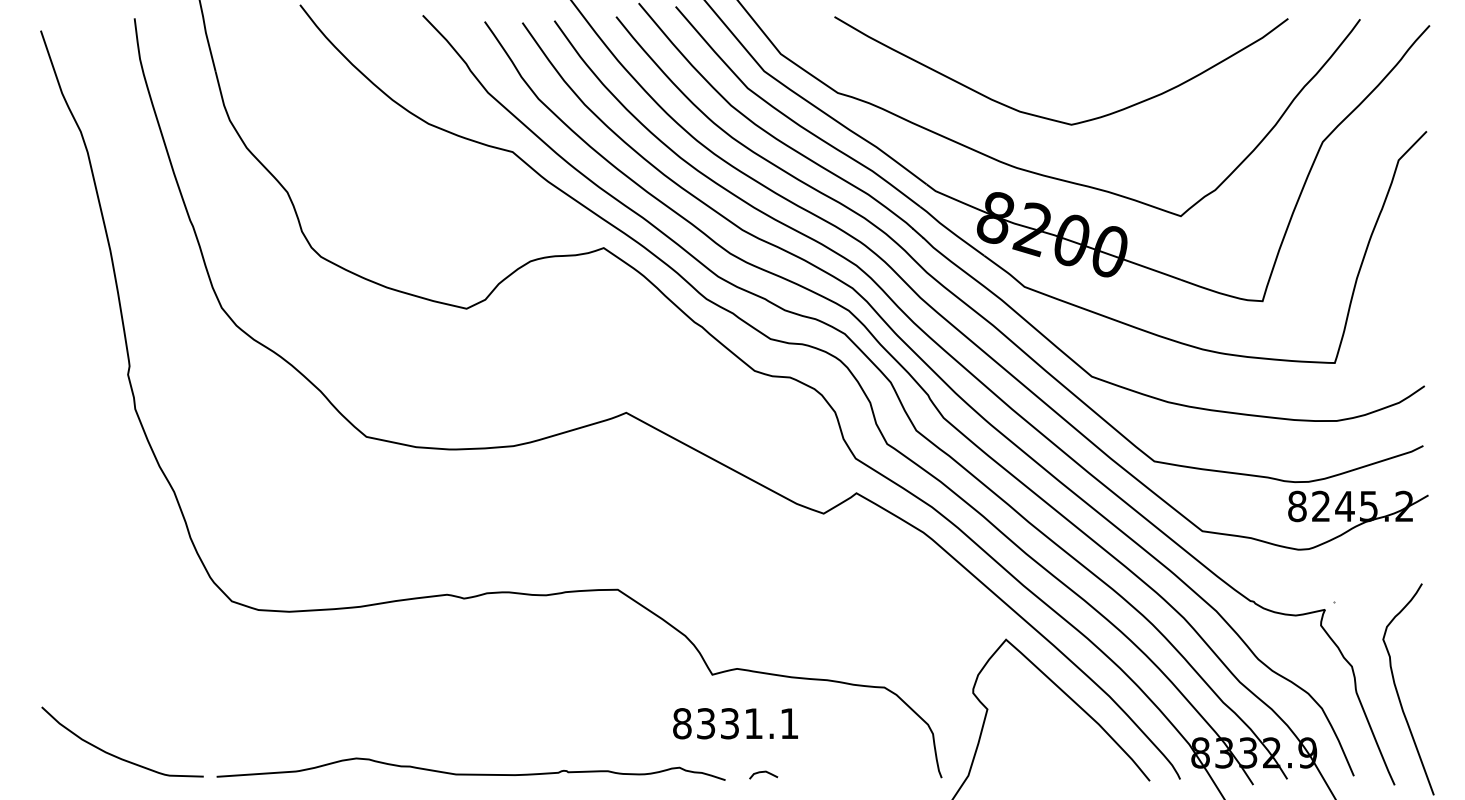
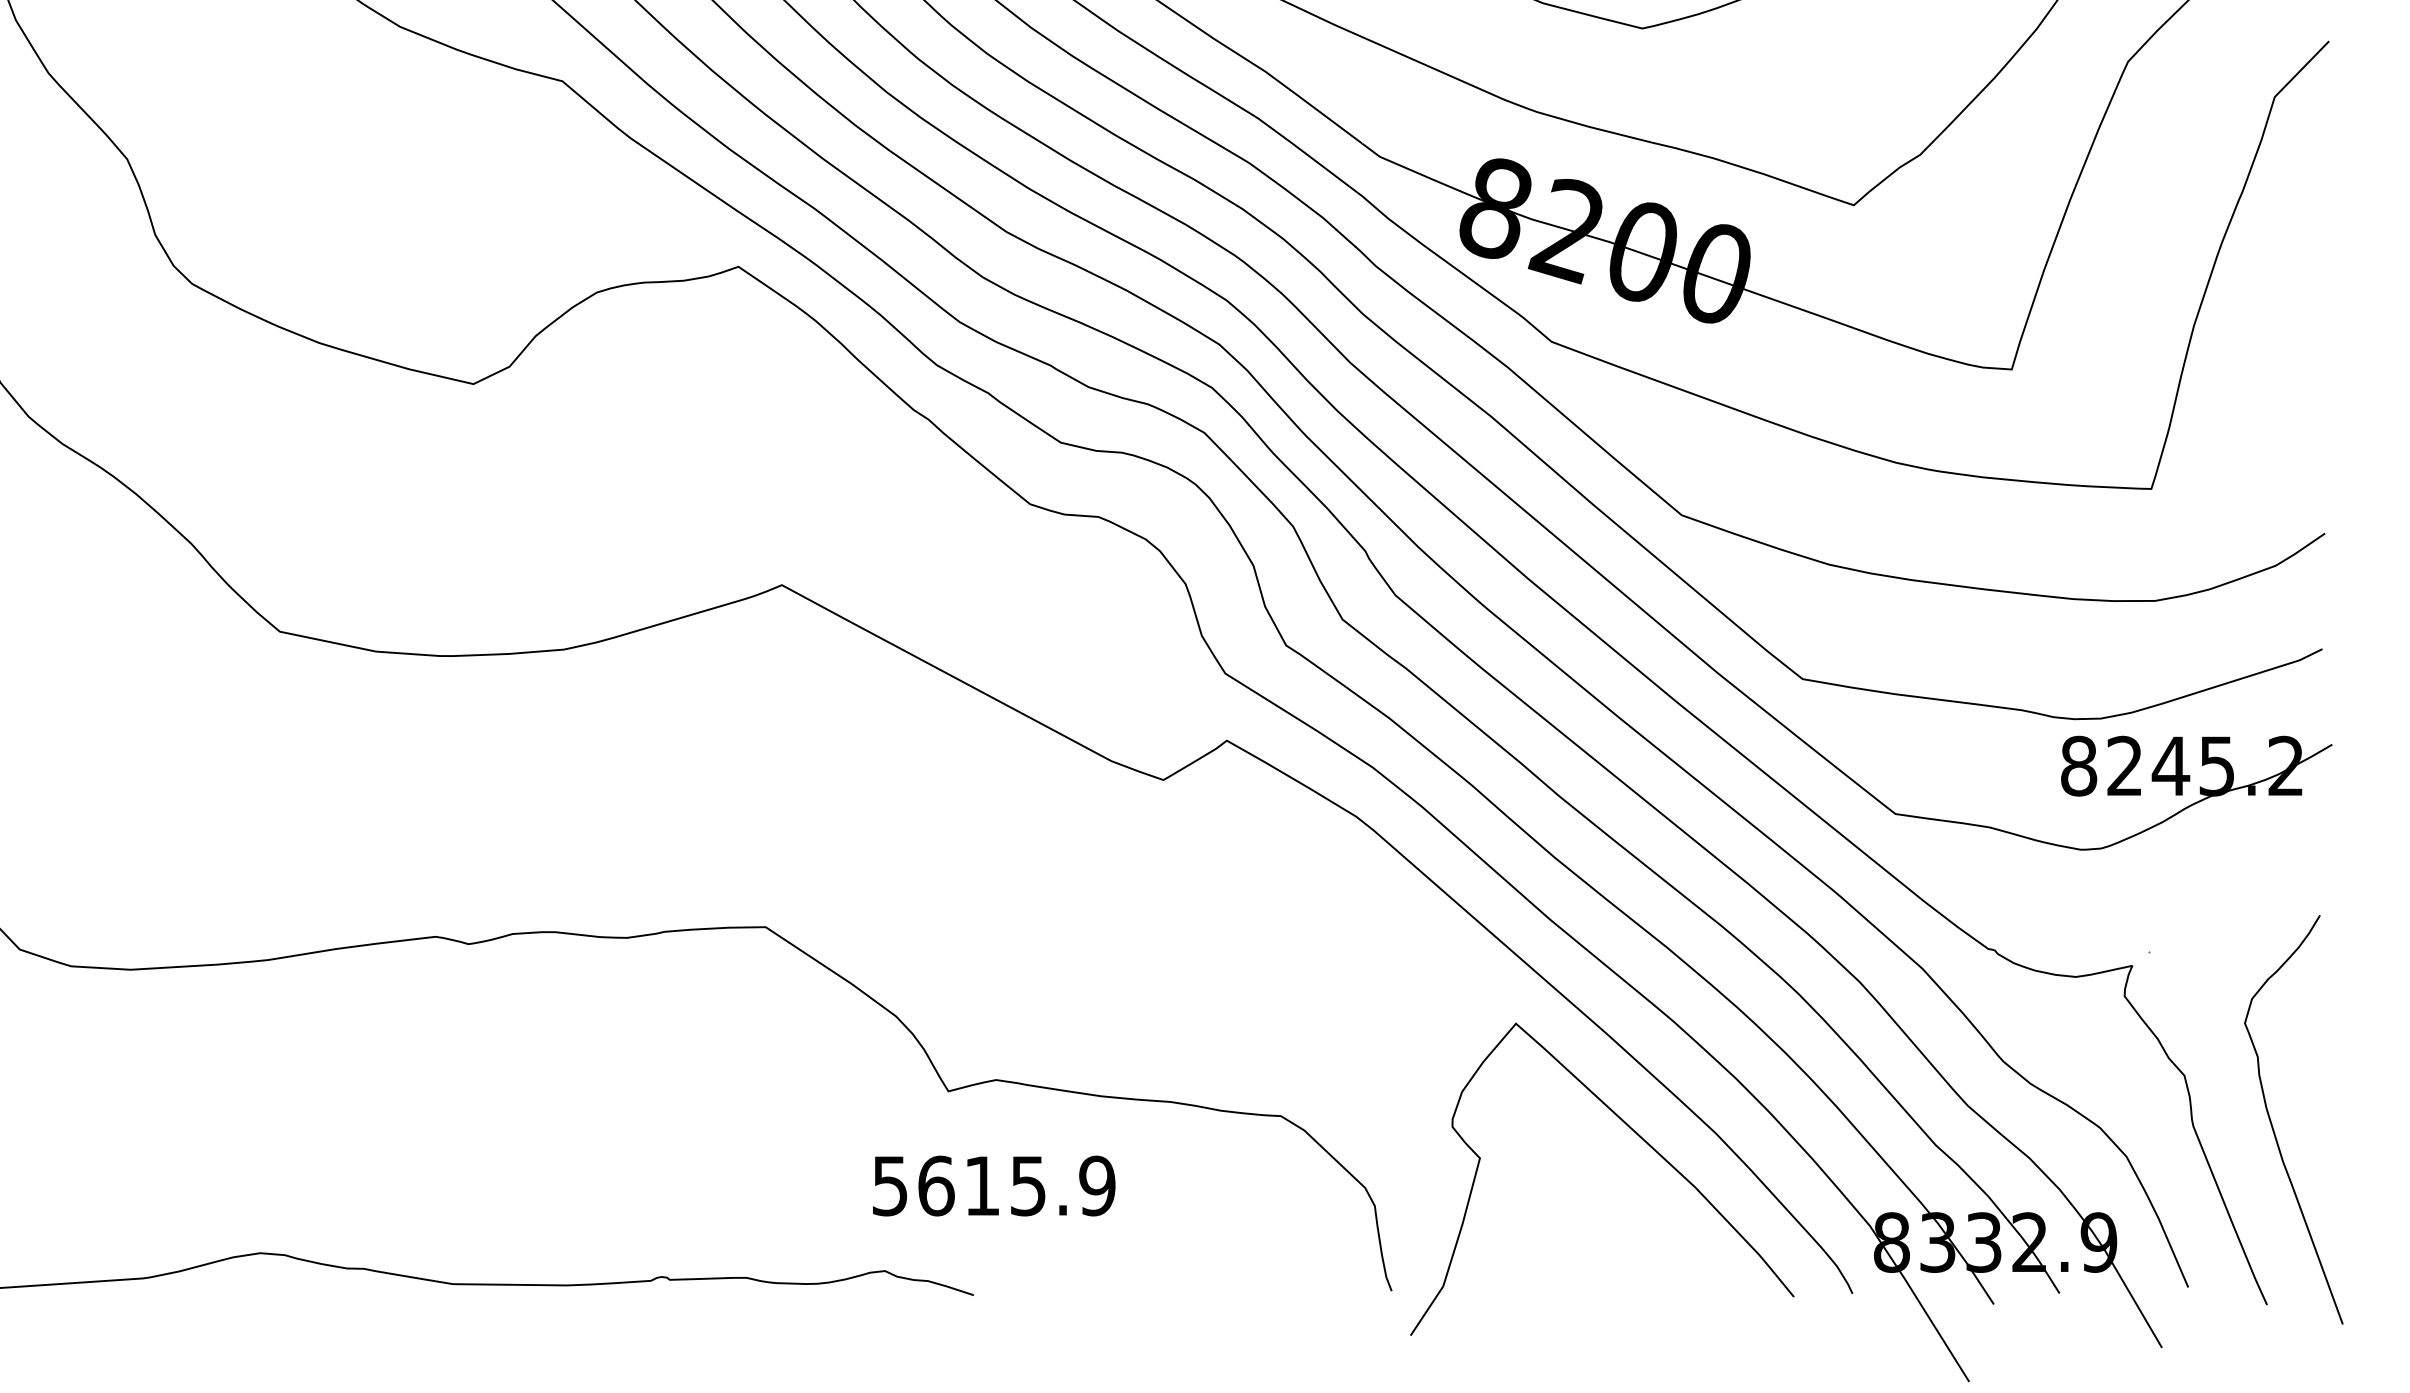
text: (735, 723) -> (993, 1185), 8331.1 -> 5615.9
curve: (763, 772) -> (1047, 1280), removed

